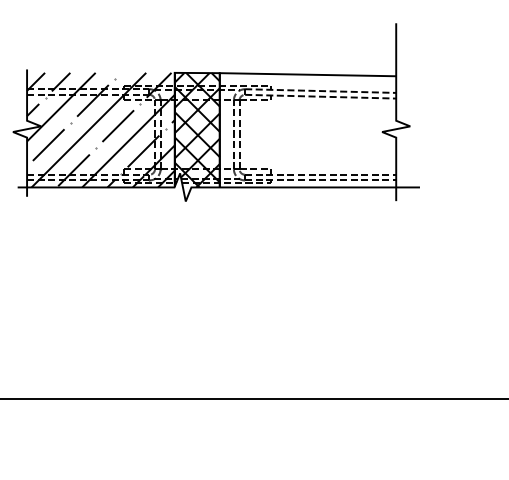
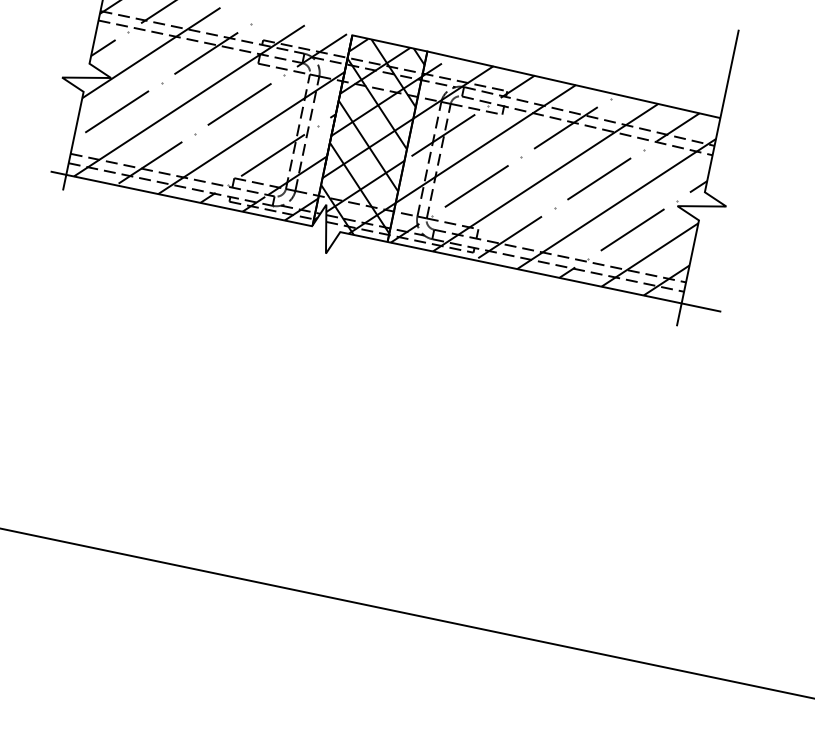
hatch: (314, 130) -> (565, 180), added

